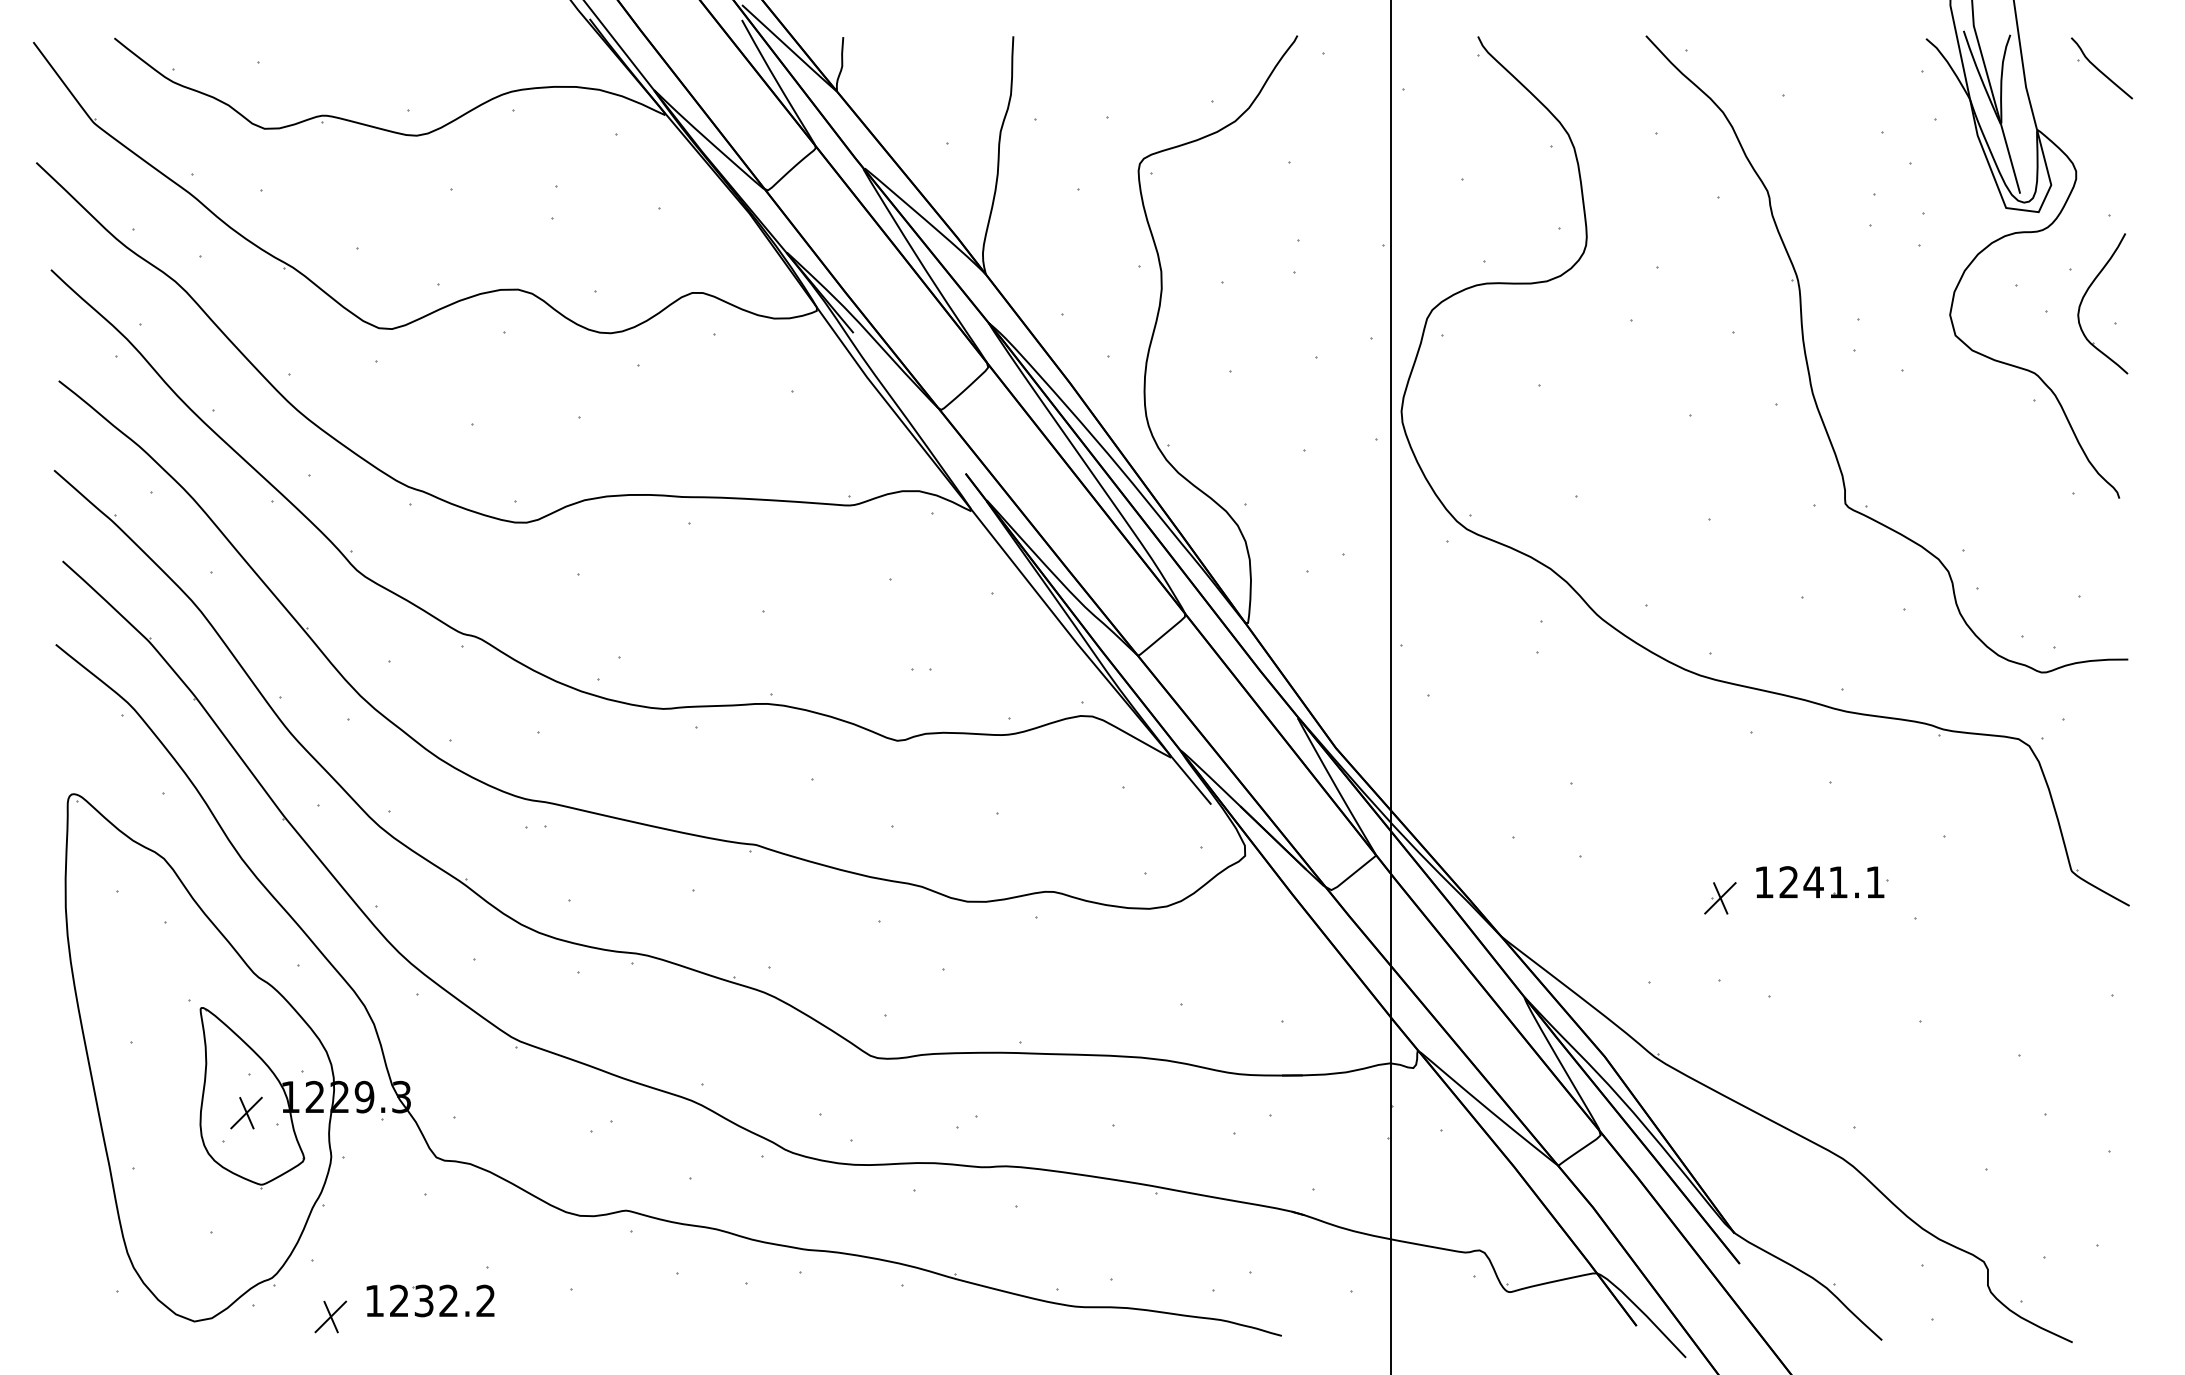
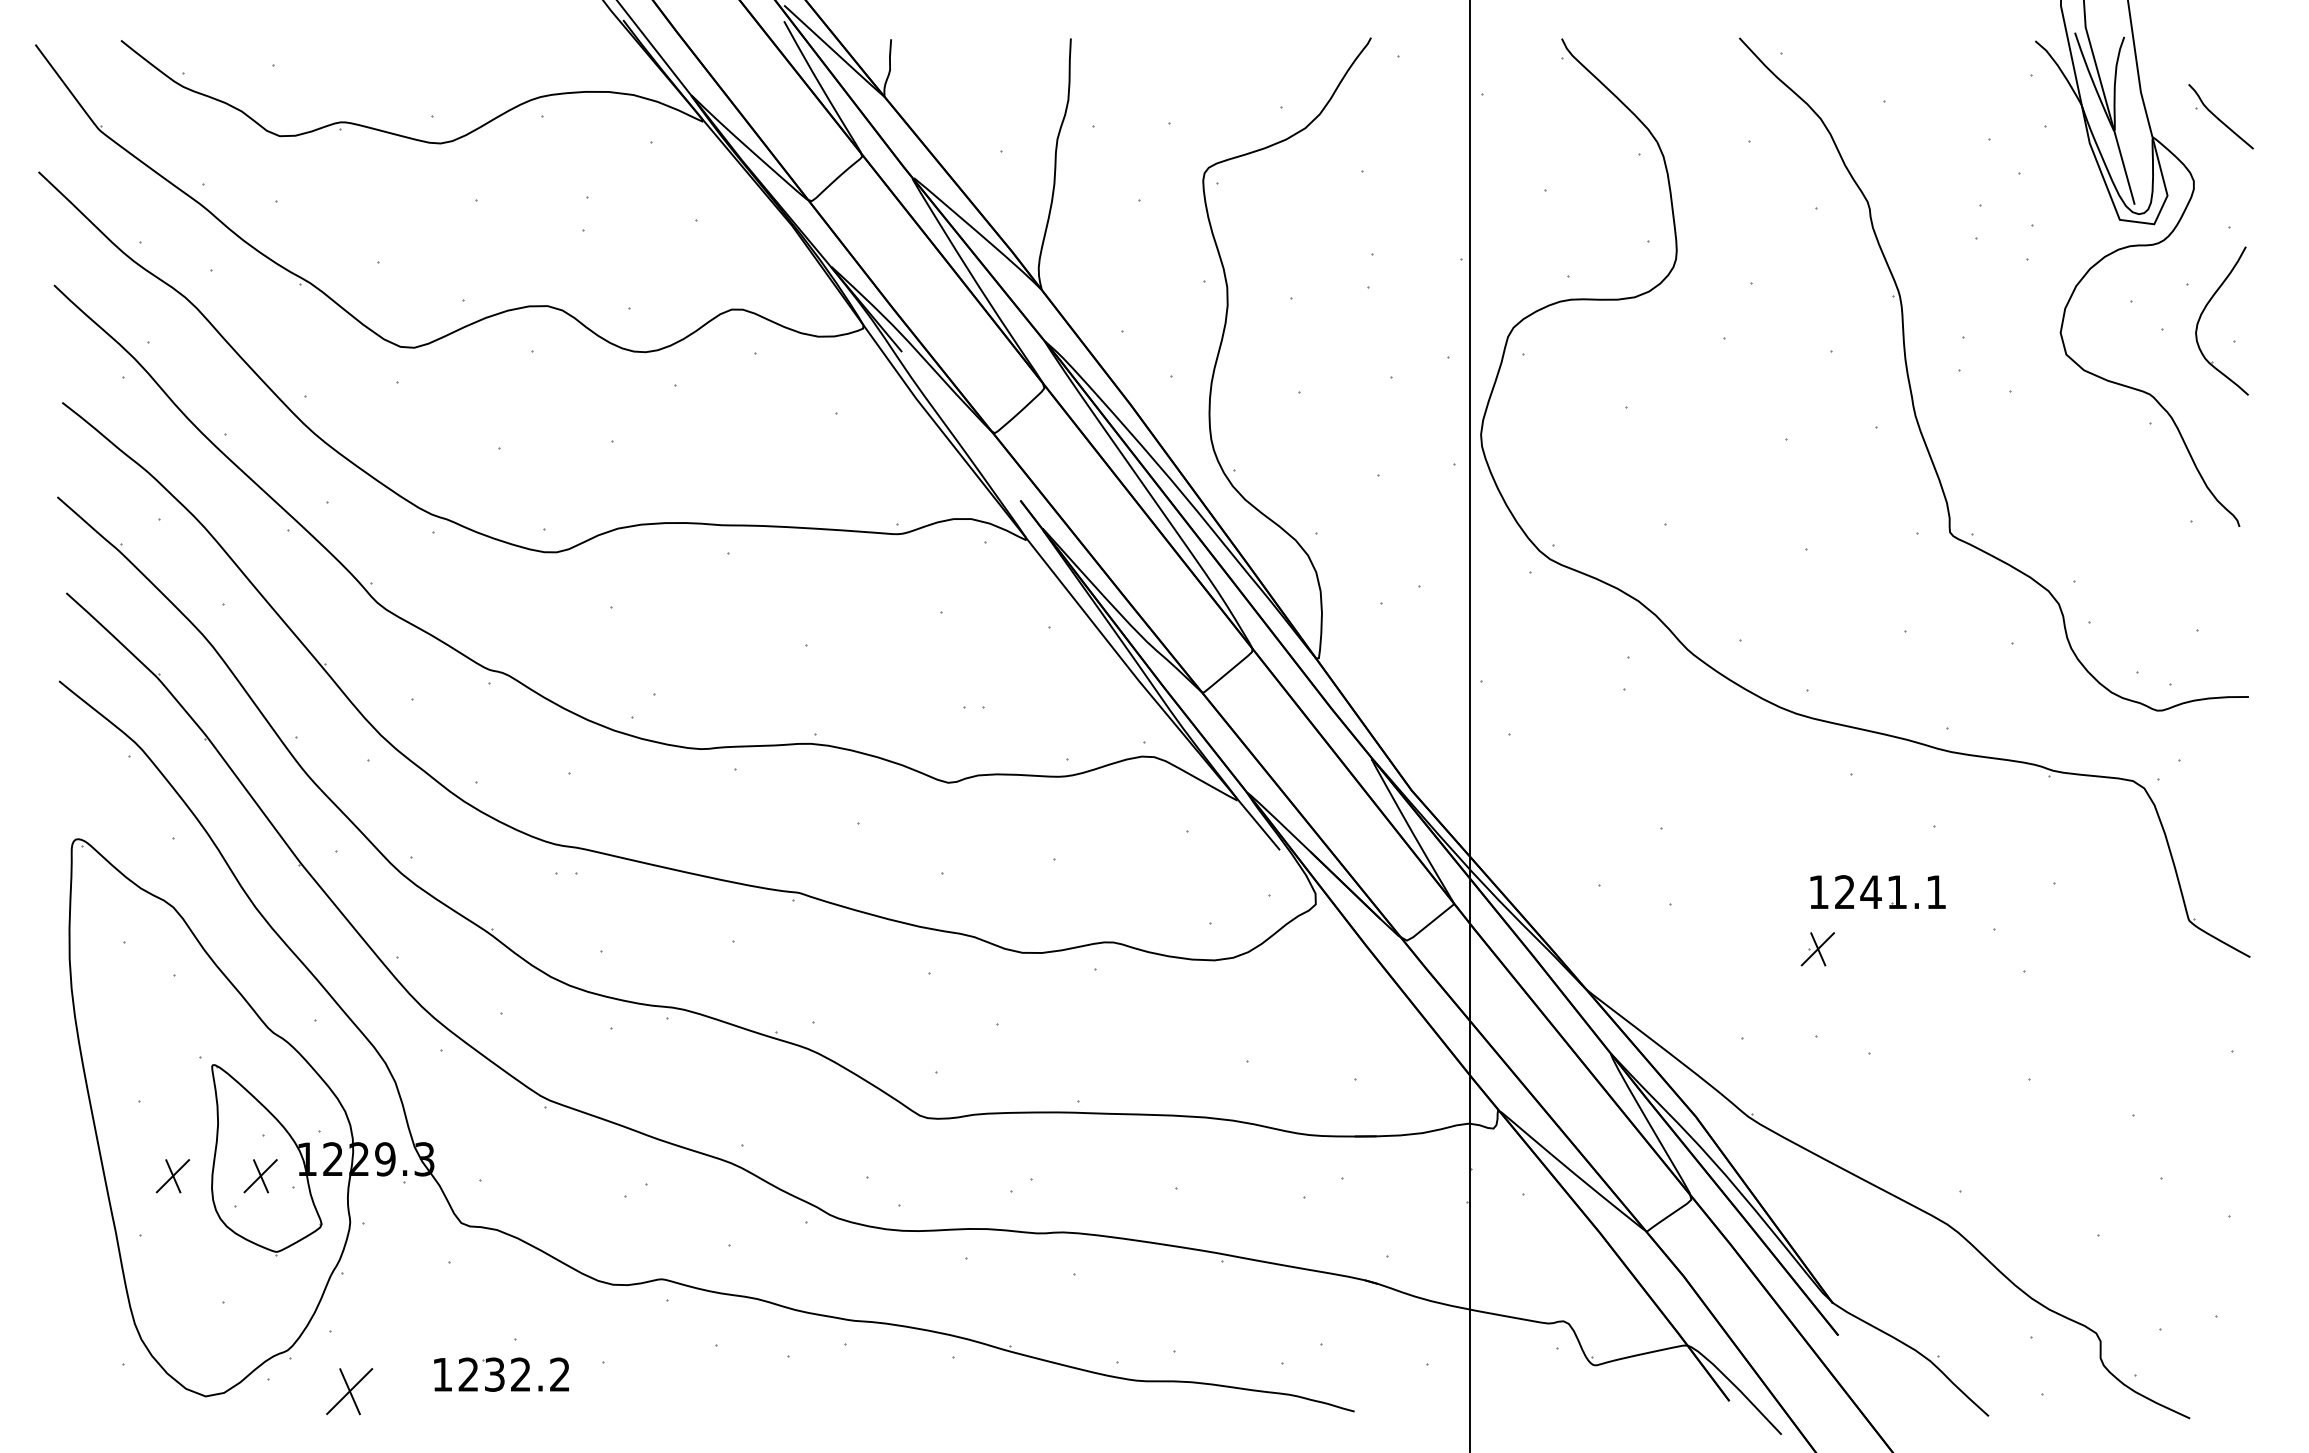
part: (2102, 68) -> (2221, 116), moved
part: (1820, 881) -> (1878, 891), moved
part: (163, 1112) -> (172, 1175), added
part: (430, 1300) -> (501, 1374), moved
part: (330, 1316) -> (349, 1391), size x1.4

